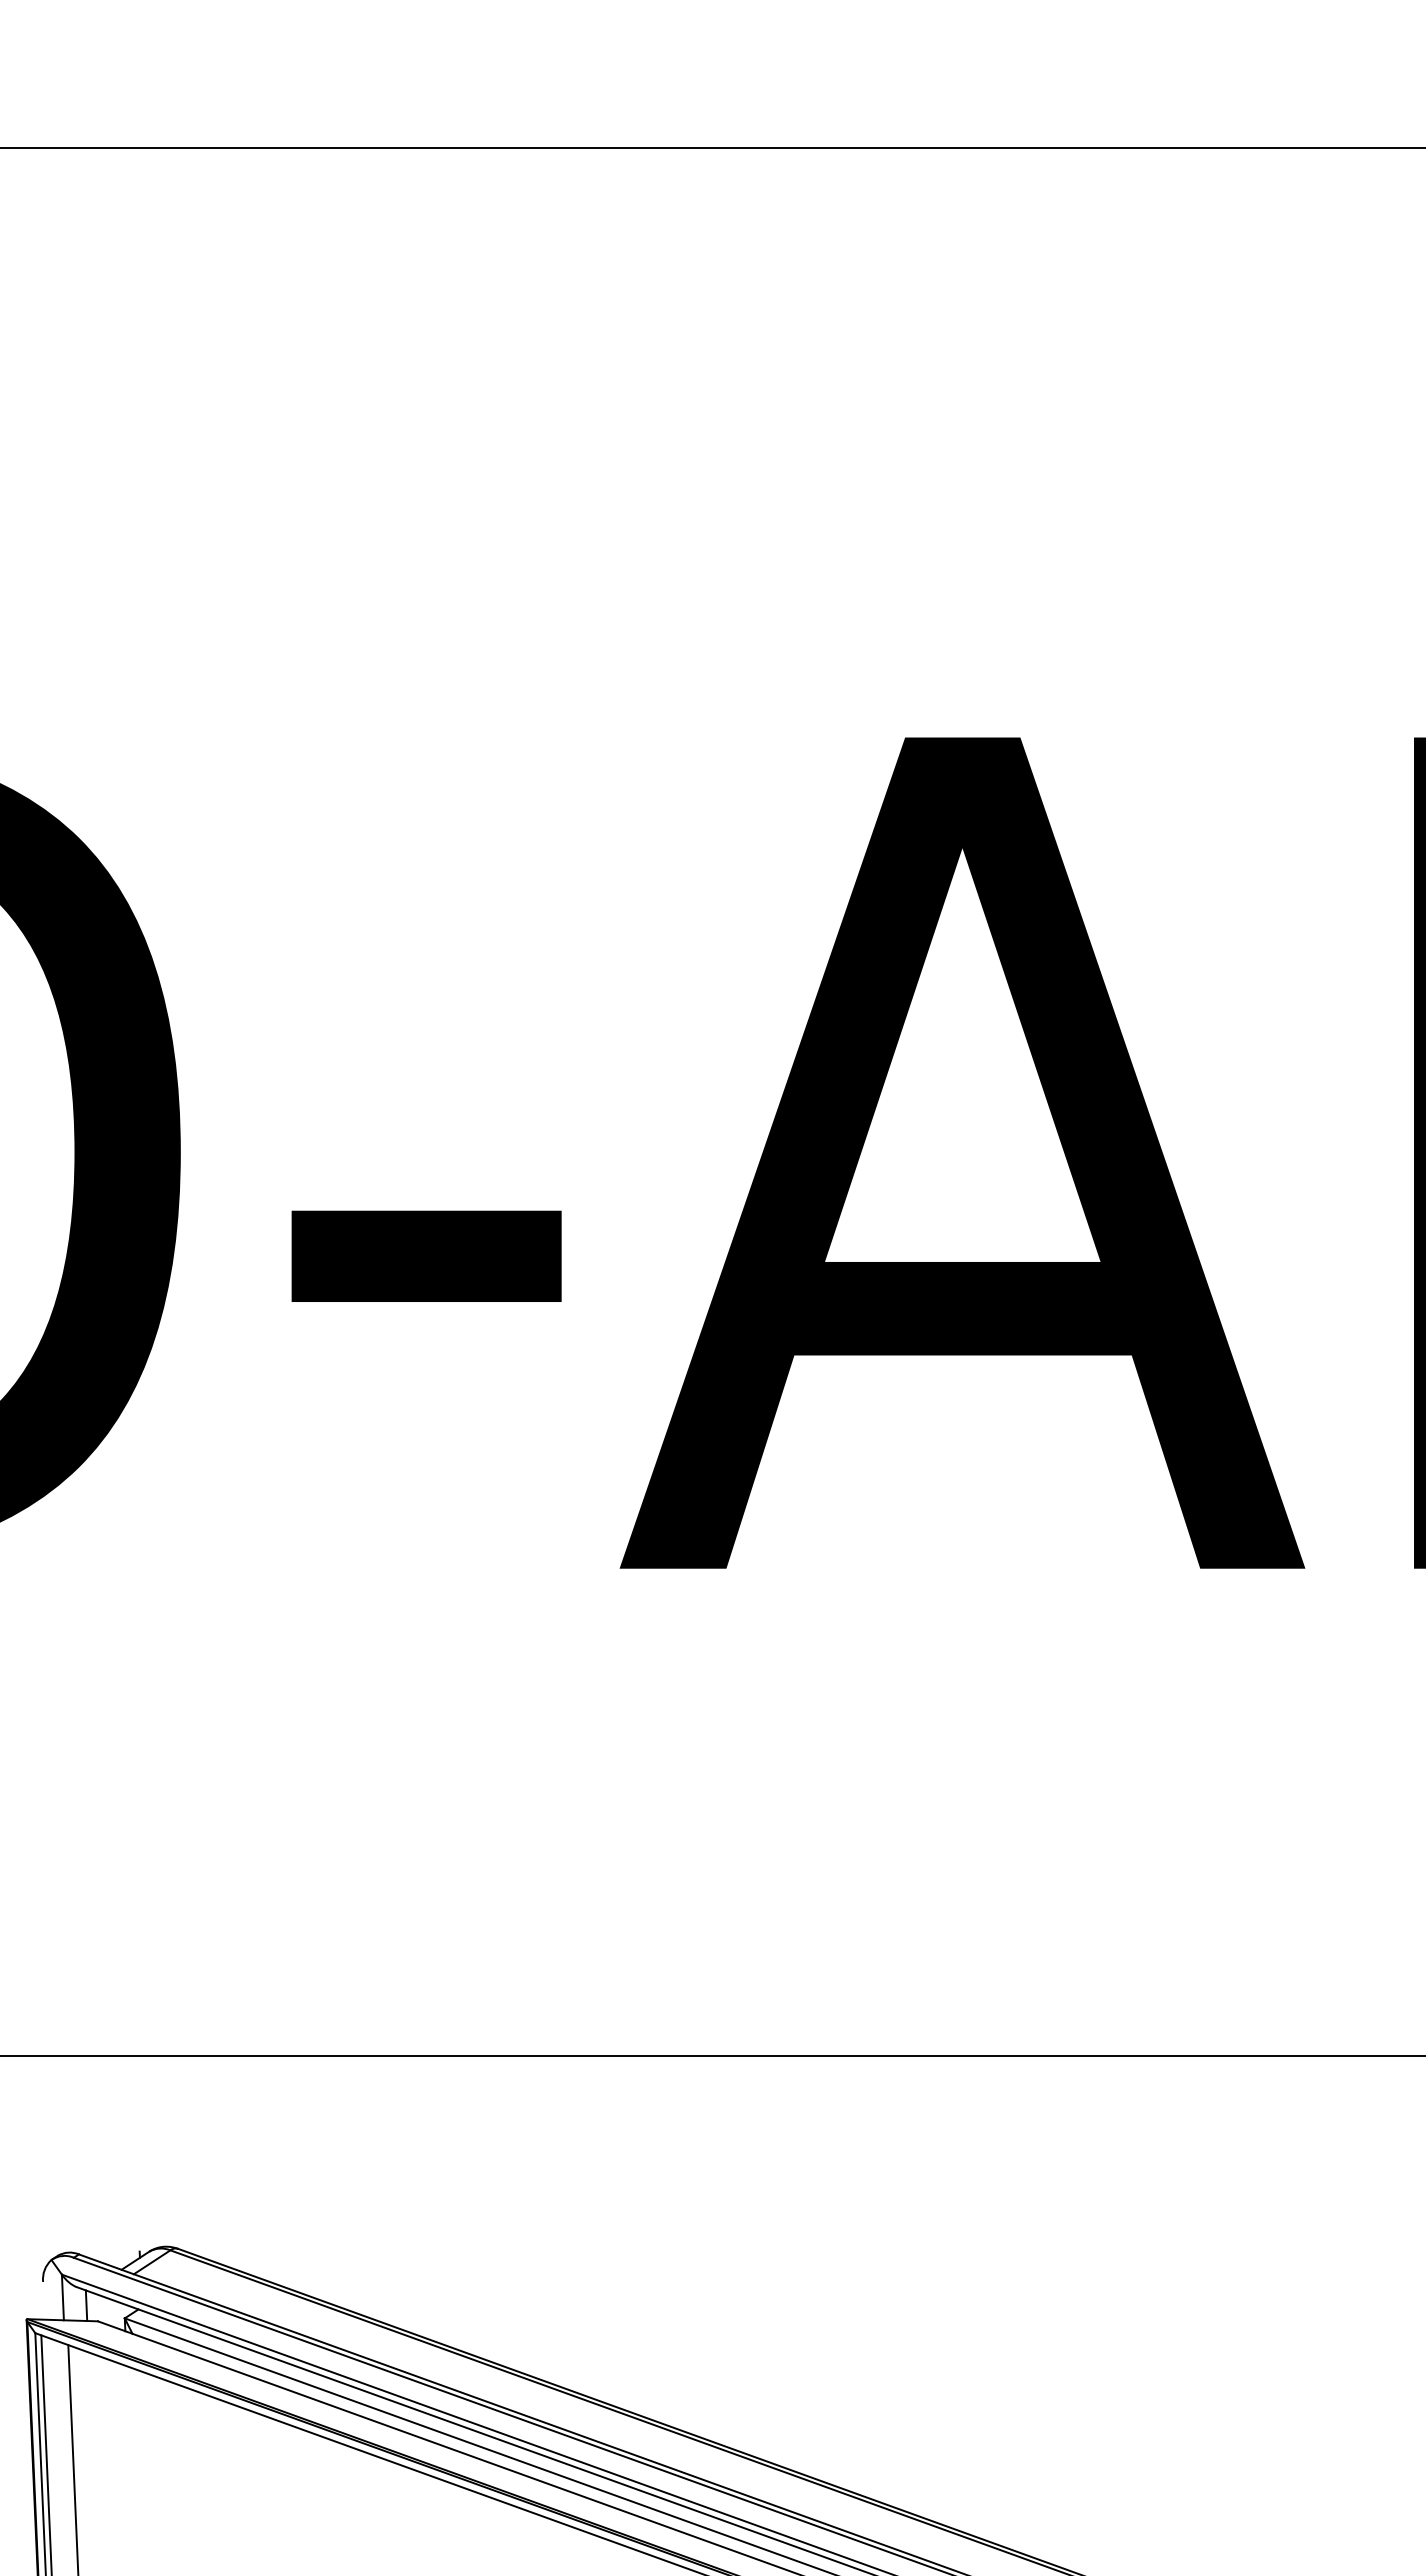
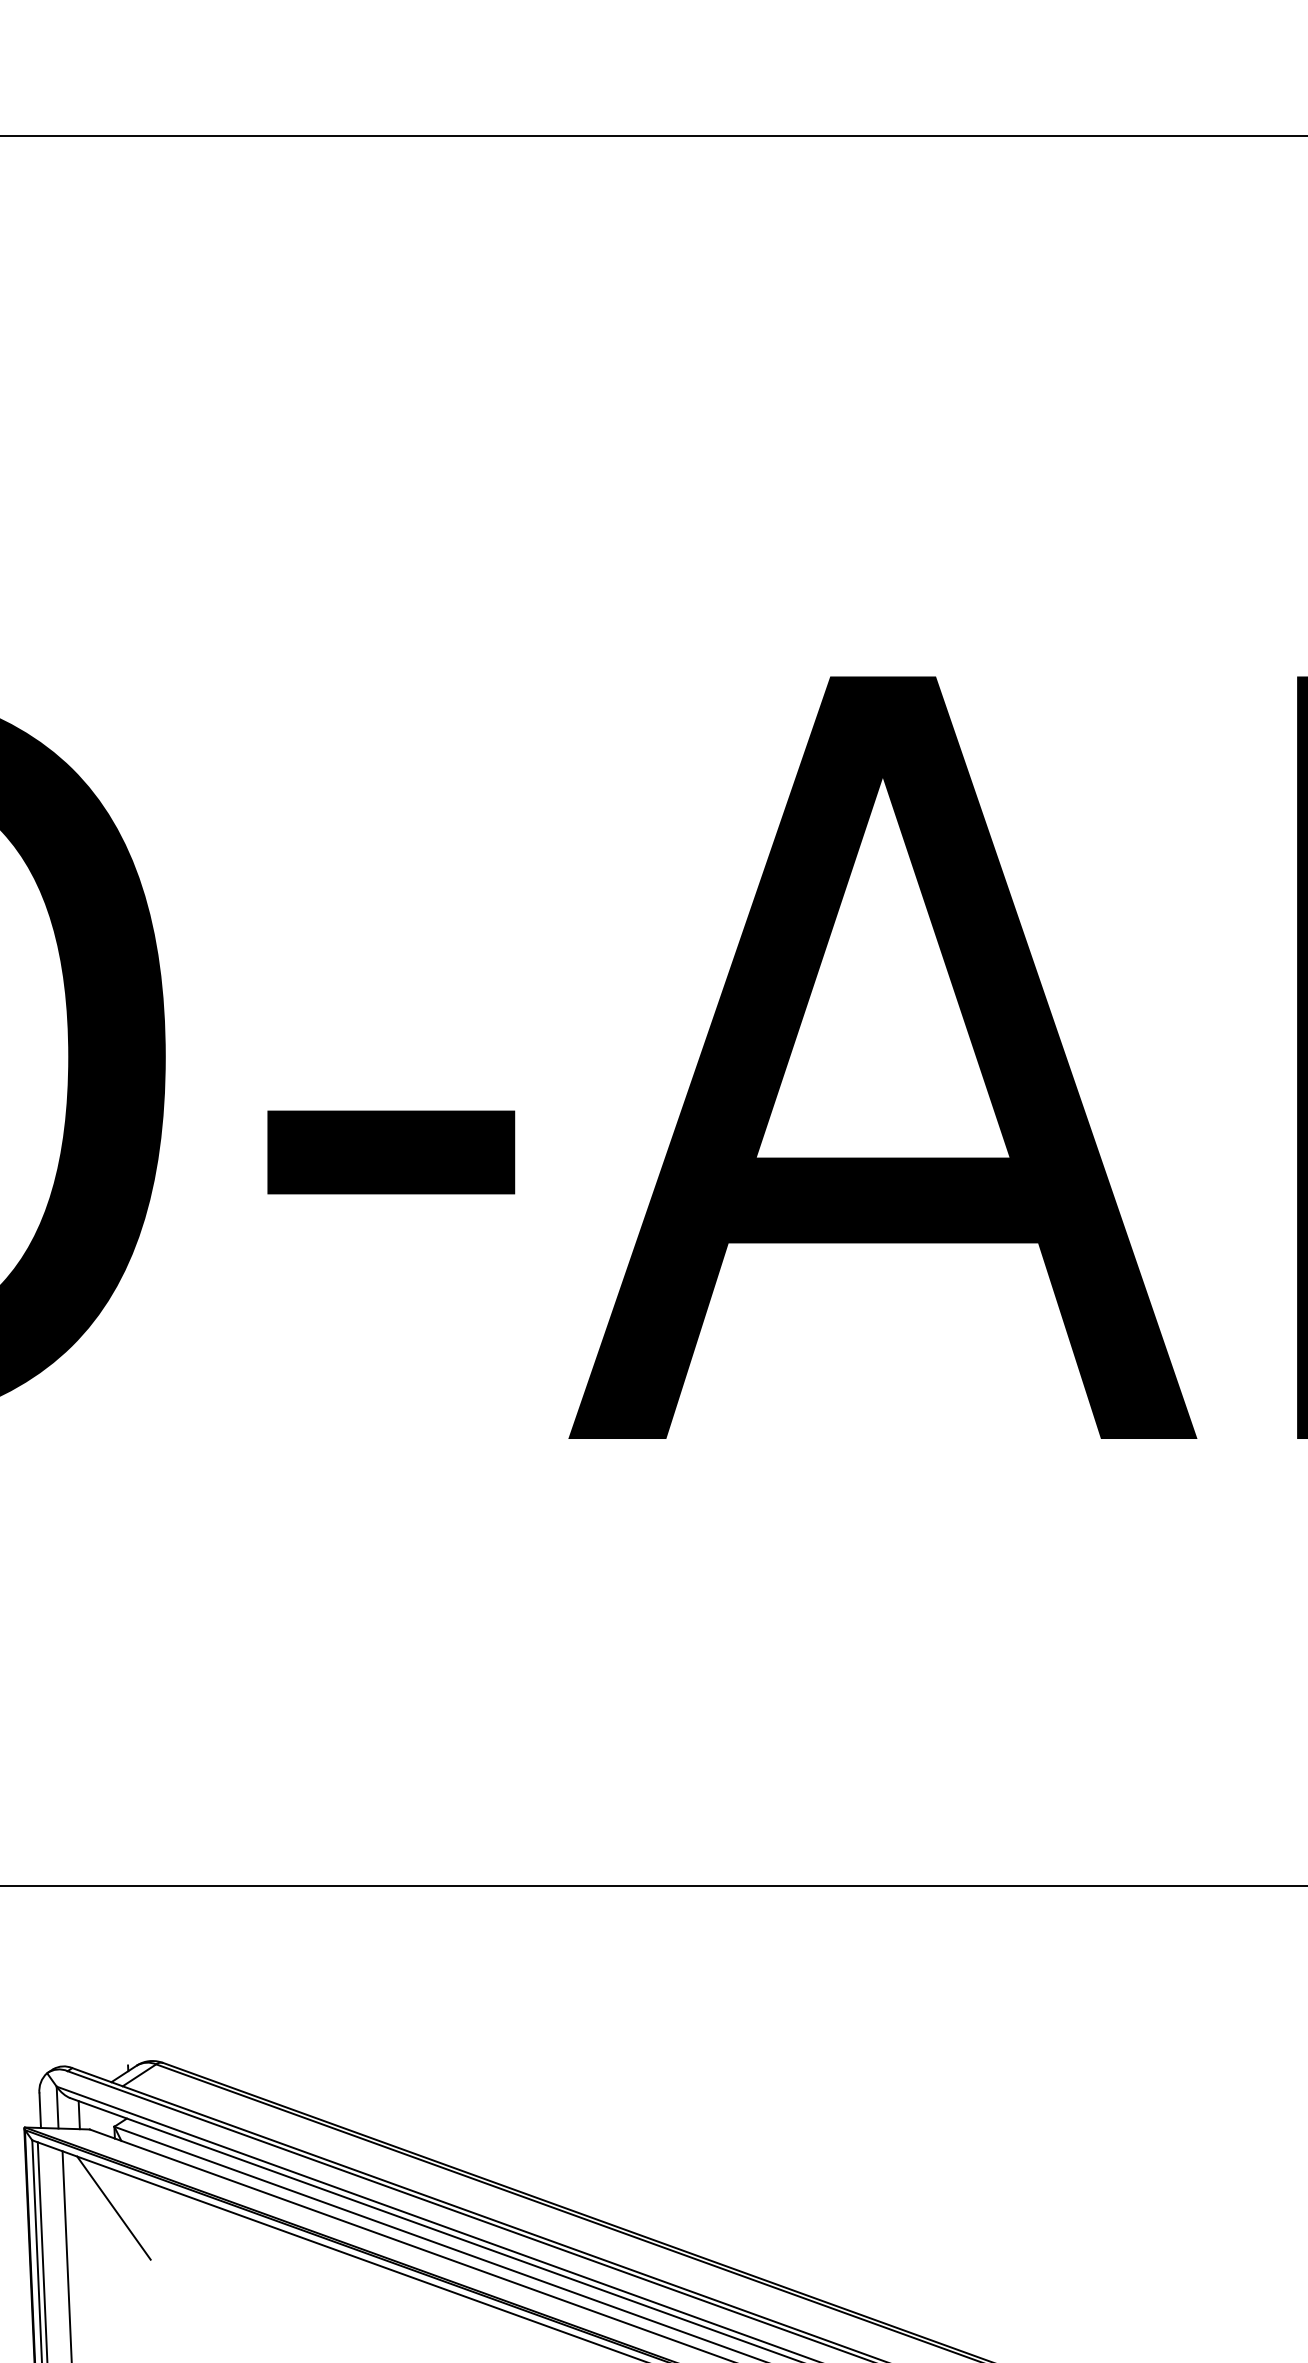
line: (43, 2300) -> (39, 2110), added
line: (124, 2406) -> (114, 2207), added

